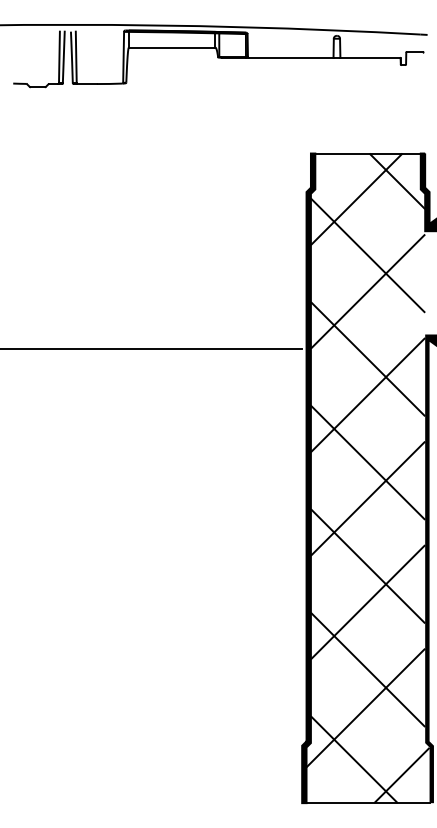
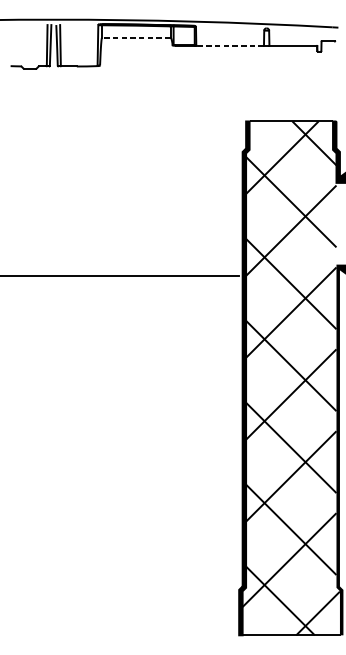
line: (171, 47) -> (135, 37), solid -> dashed
line: (290, 57) -> (229, 45), solid -> dashed

